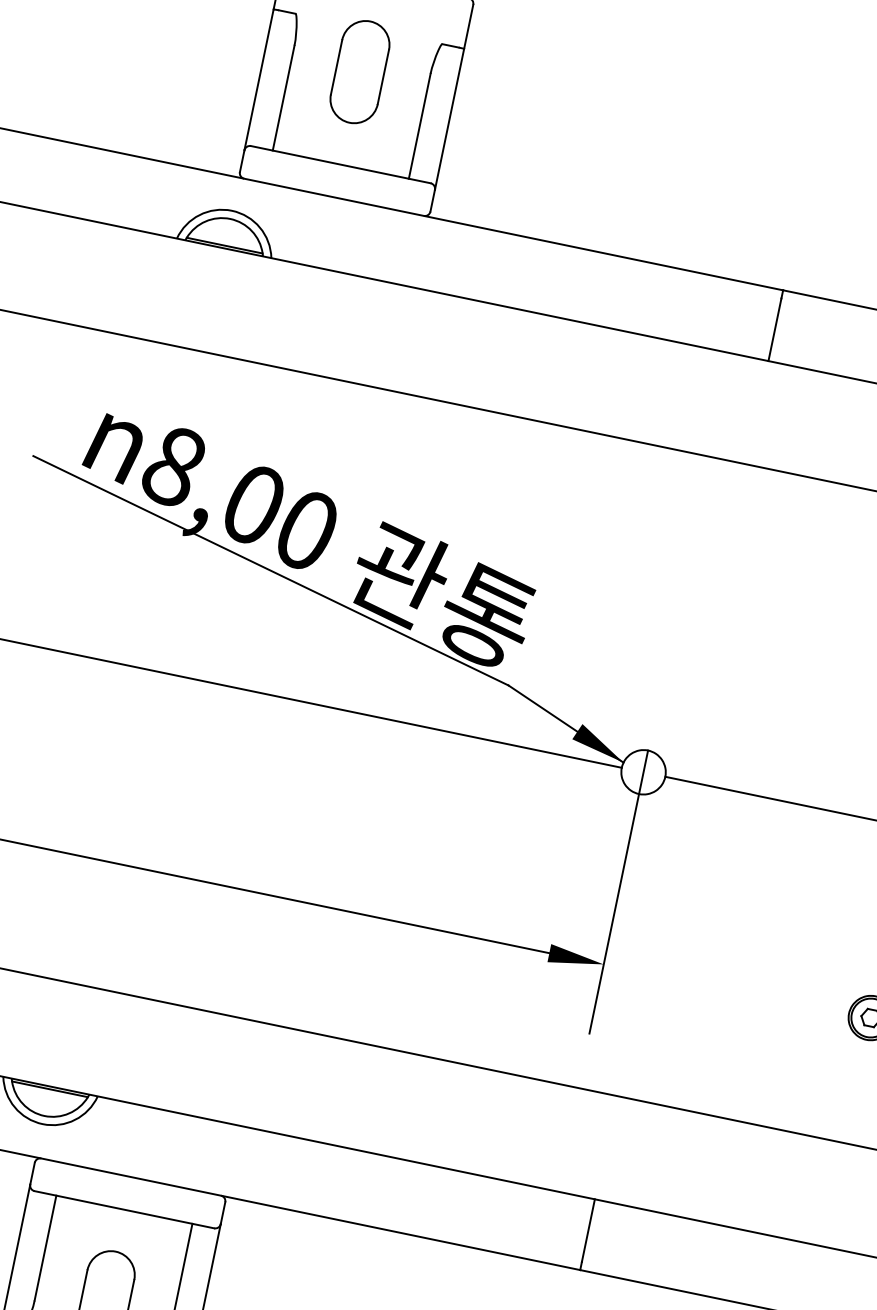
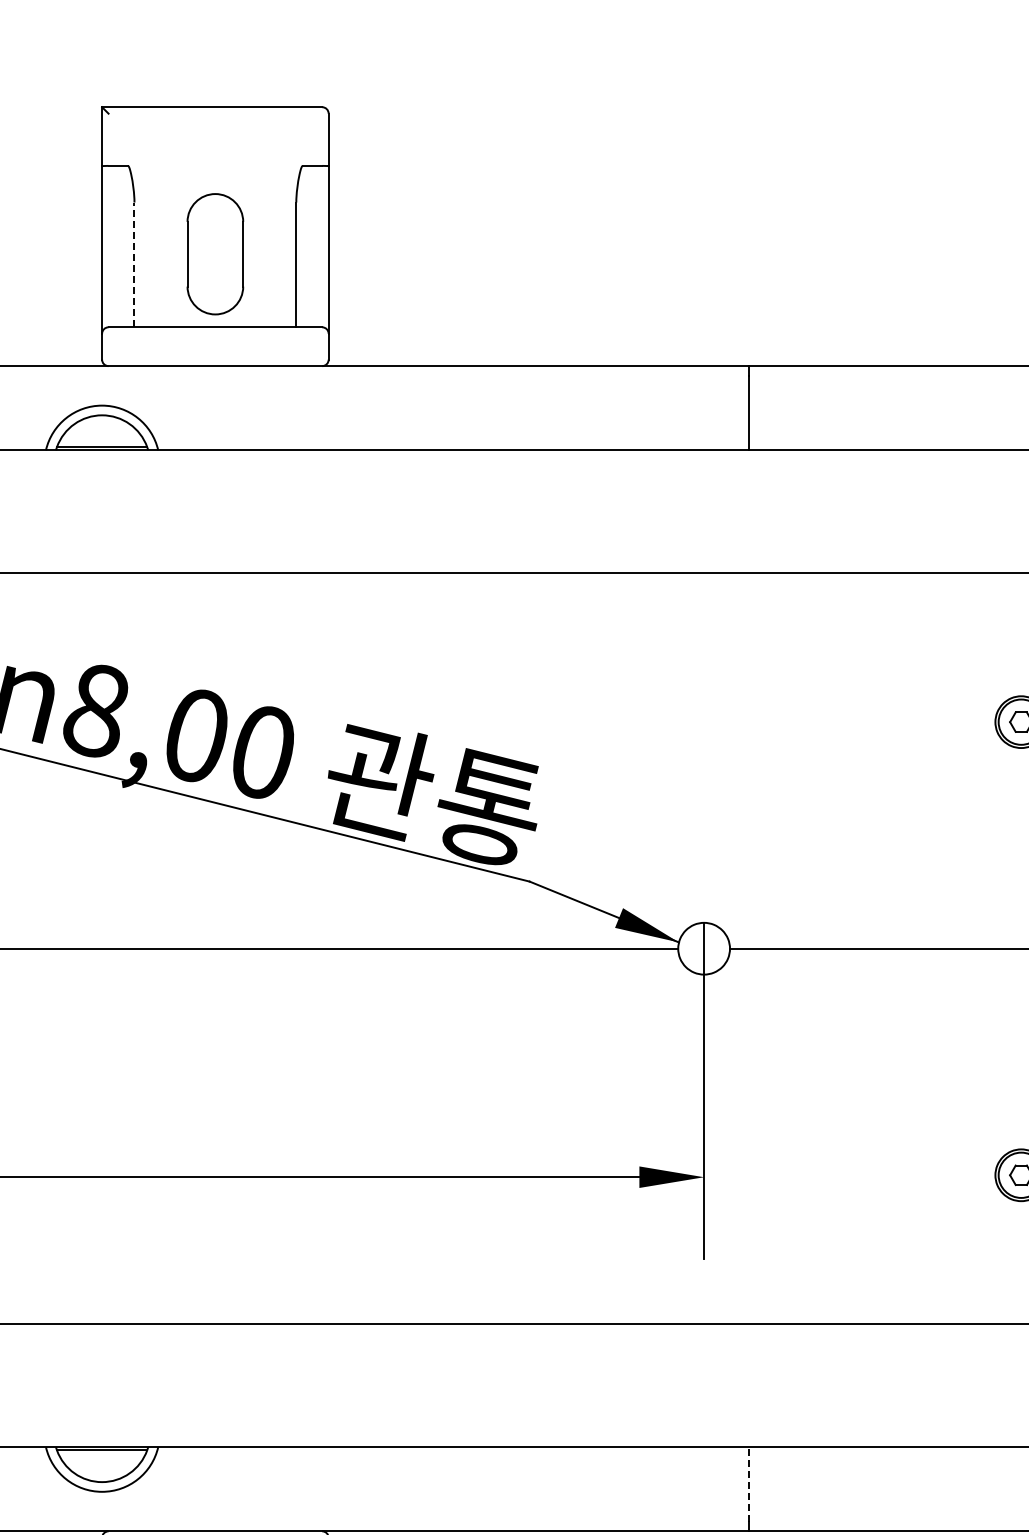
part: (360, 72) -> (215, 254), moved
line: (283, 97) -> (134, 264), solid -> dashed
line: (588, 1229) -> (749, 1483), solid -> dashed

